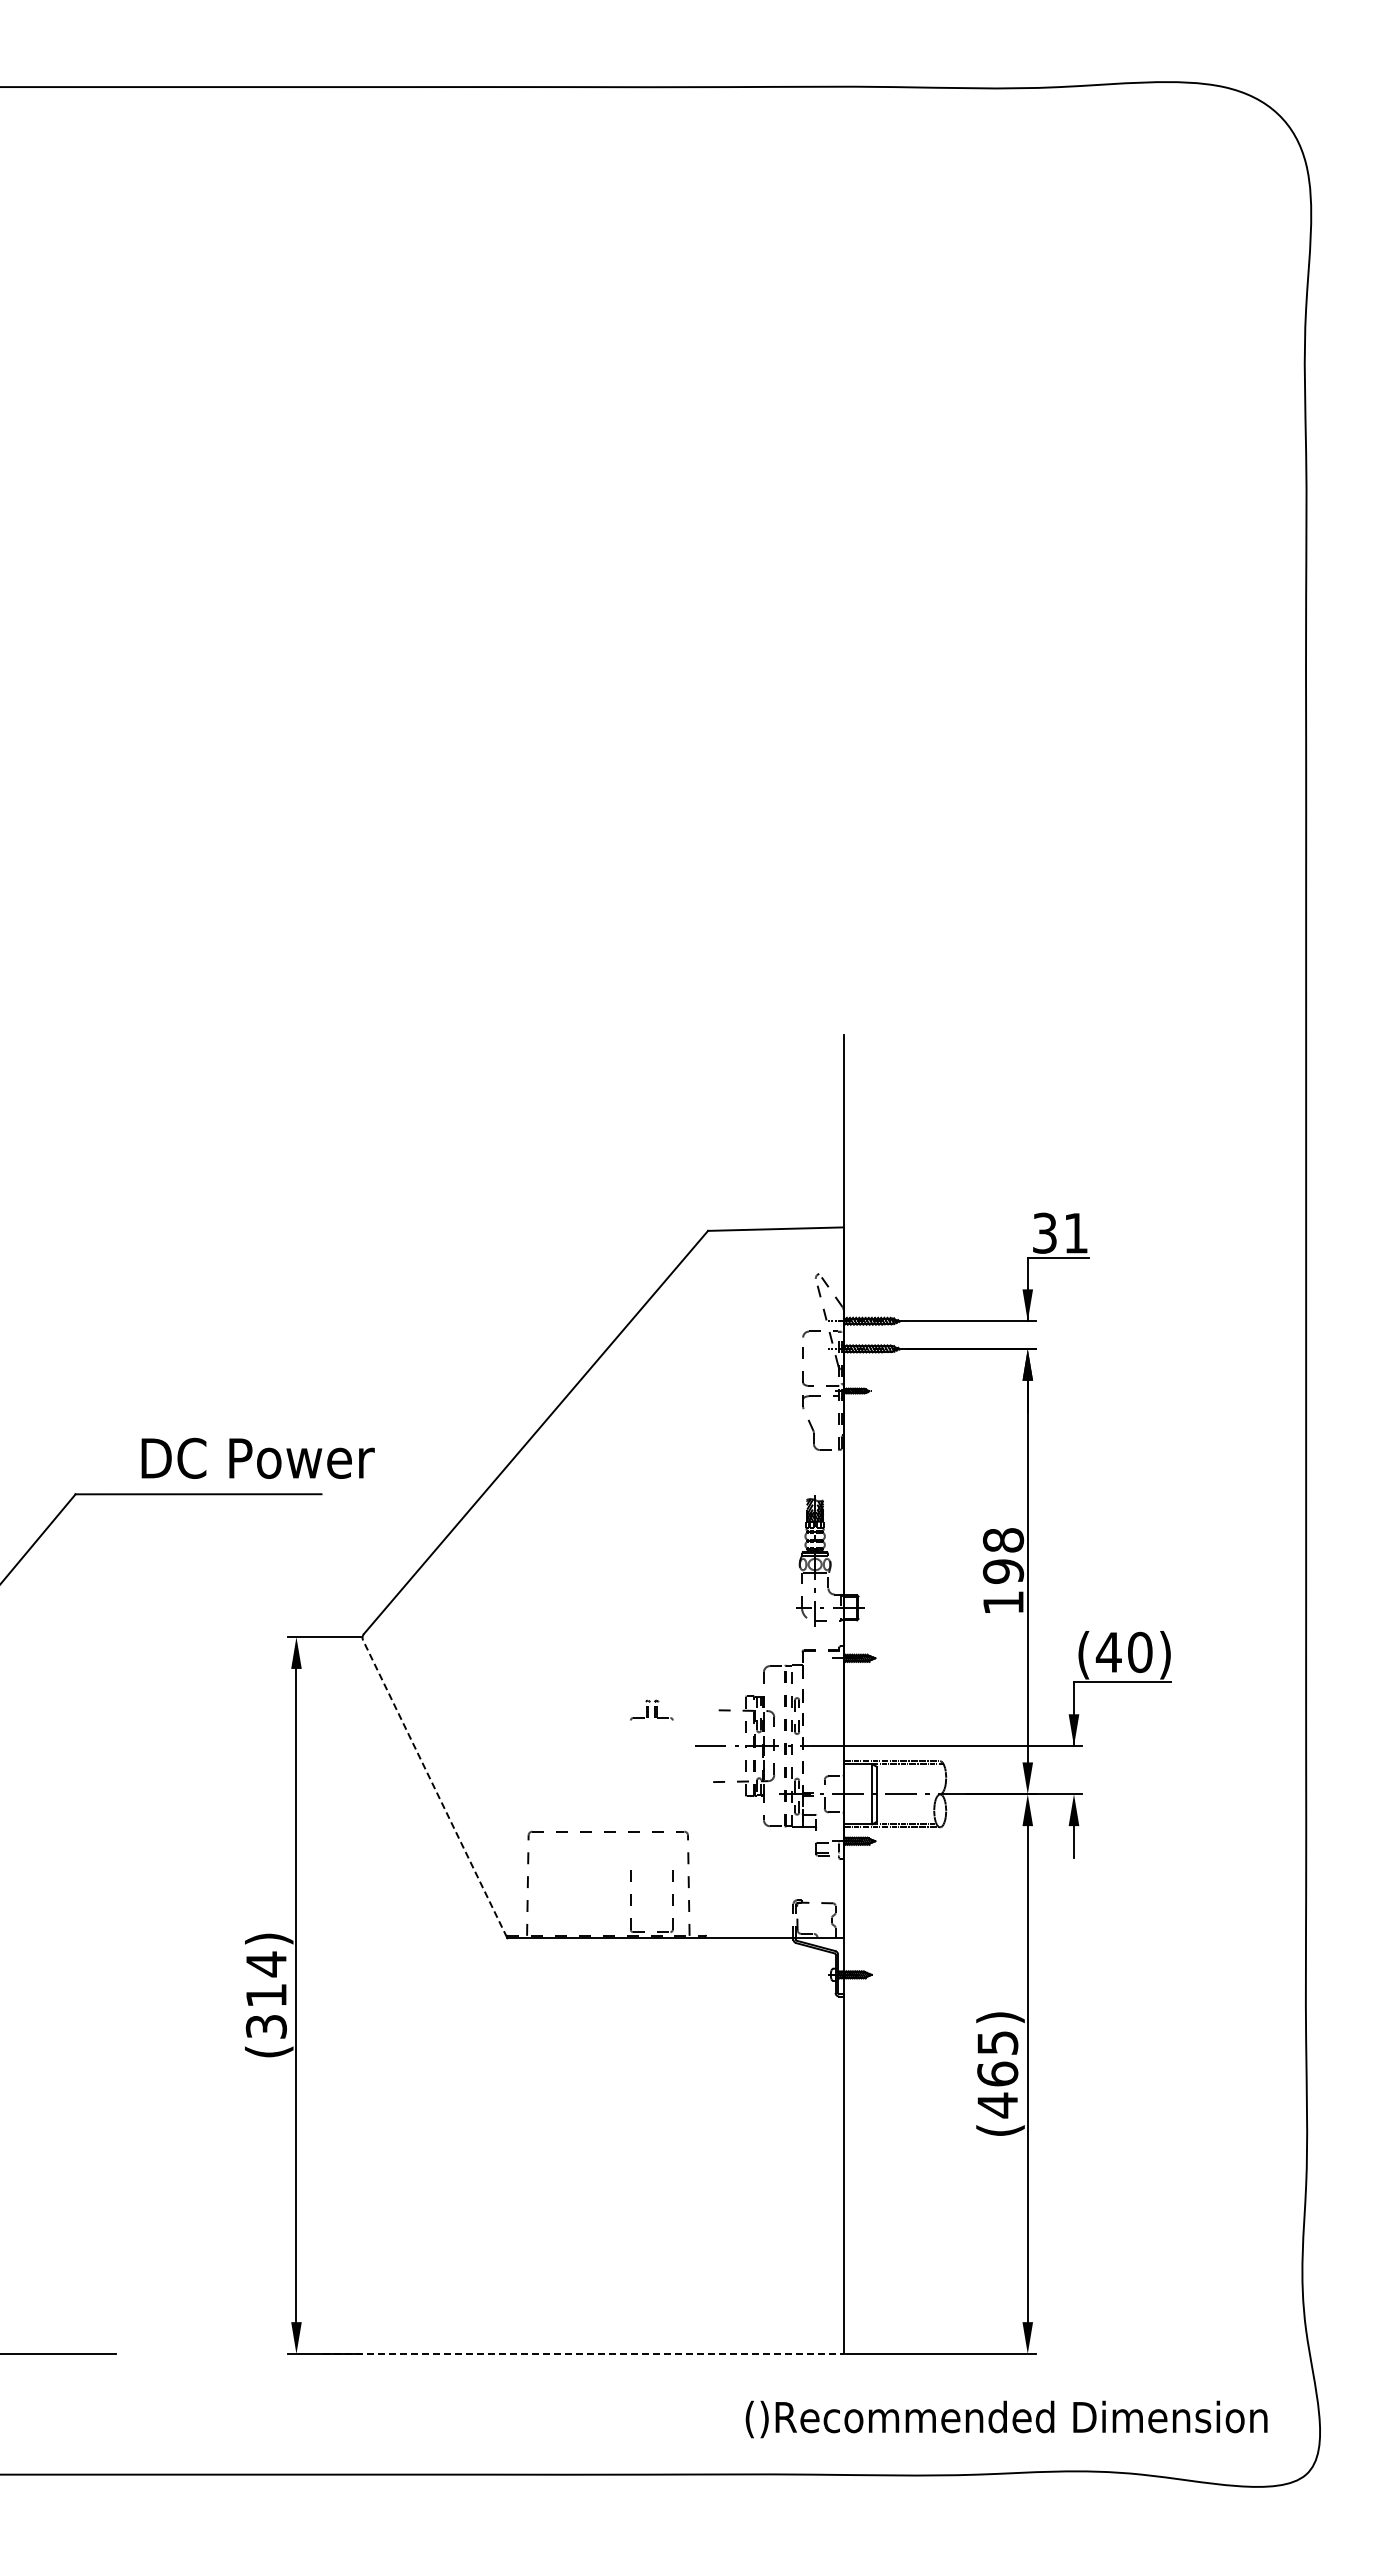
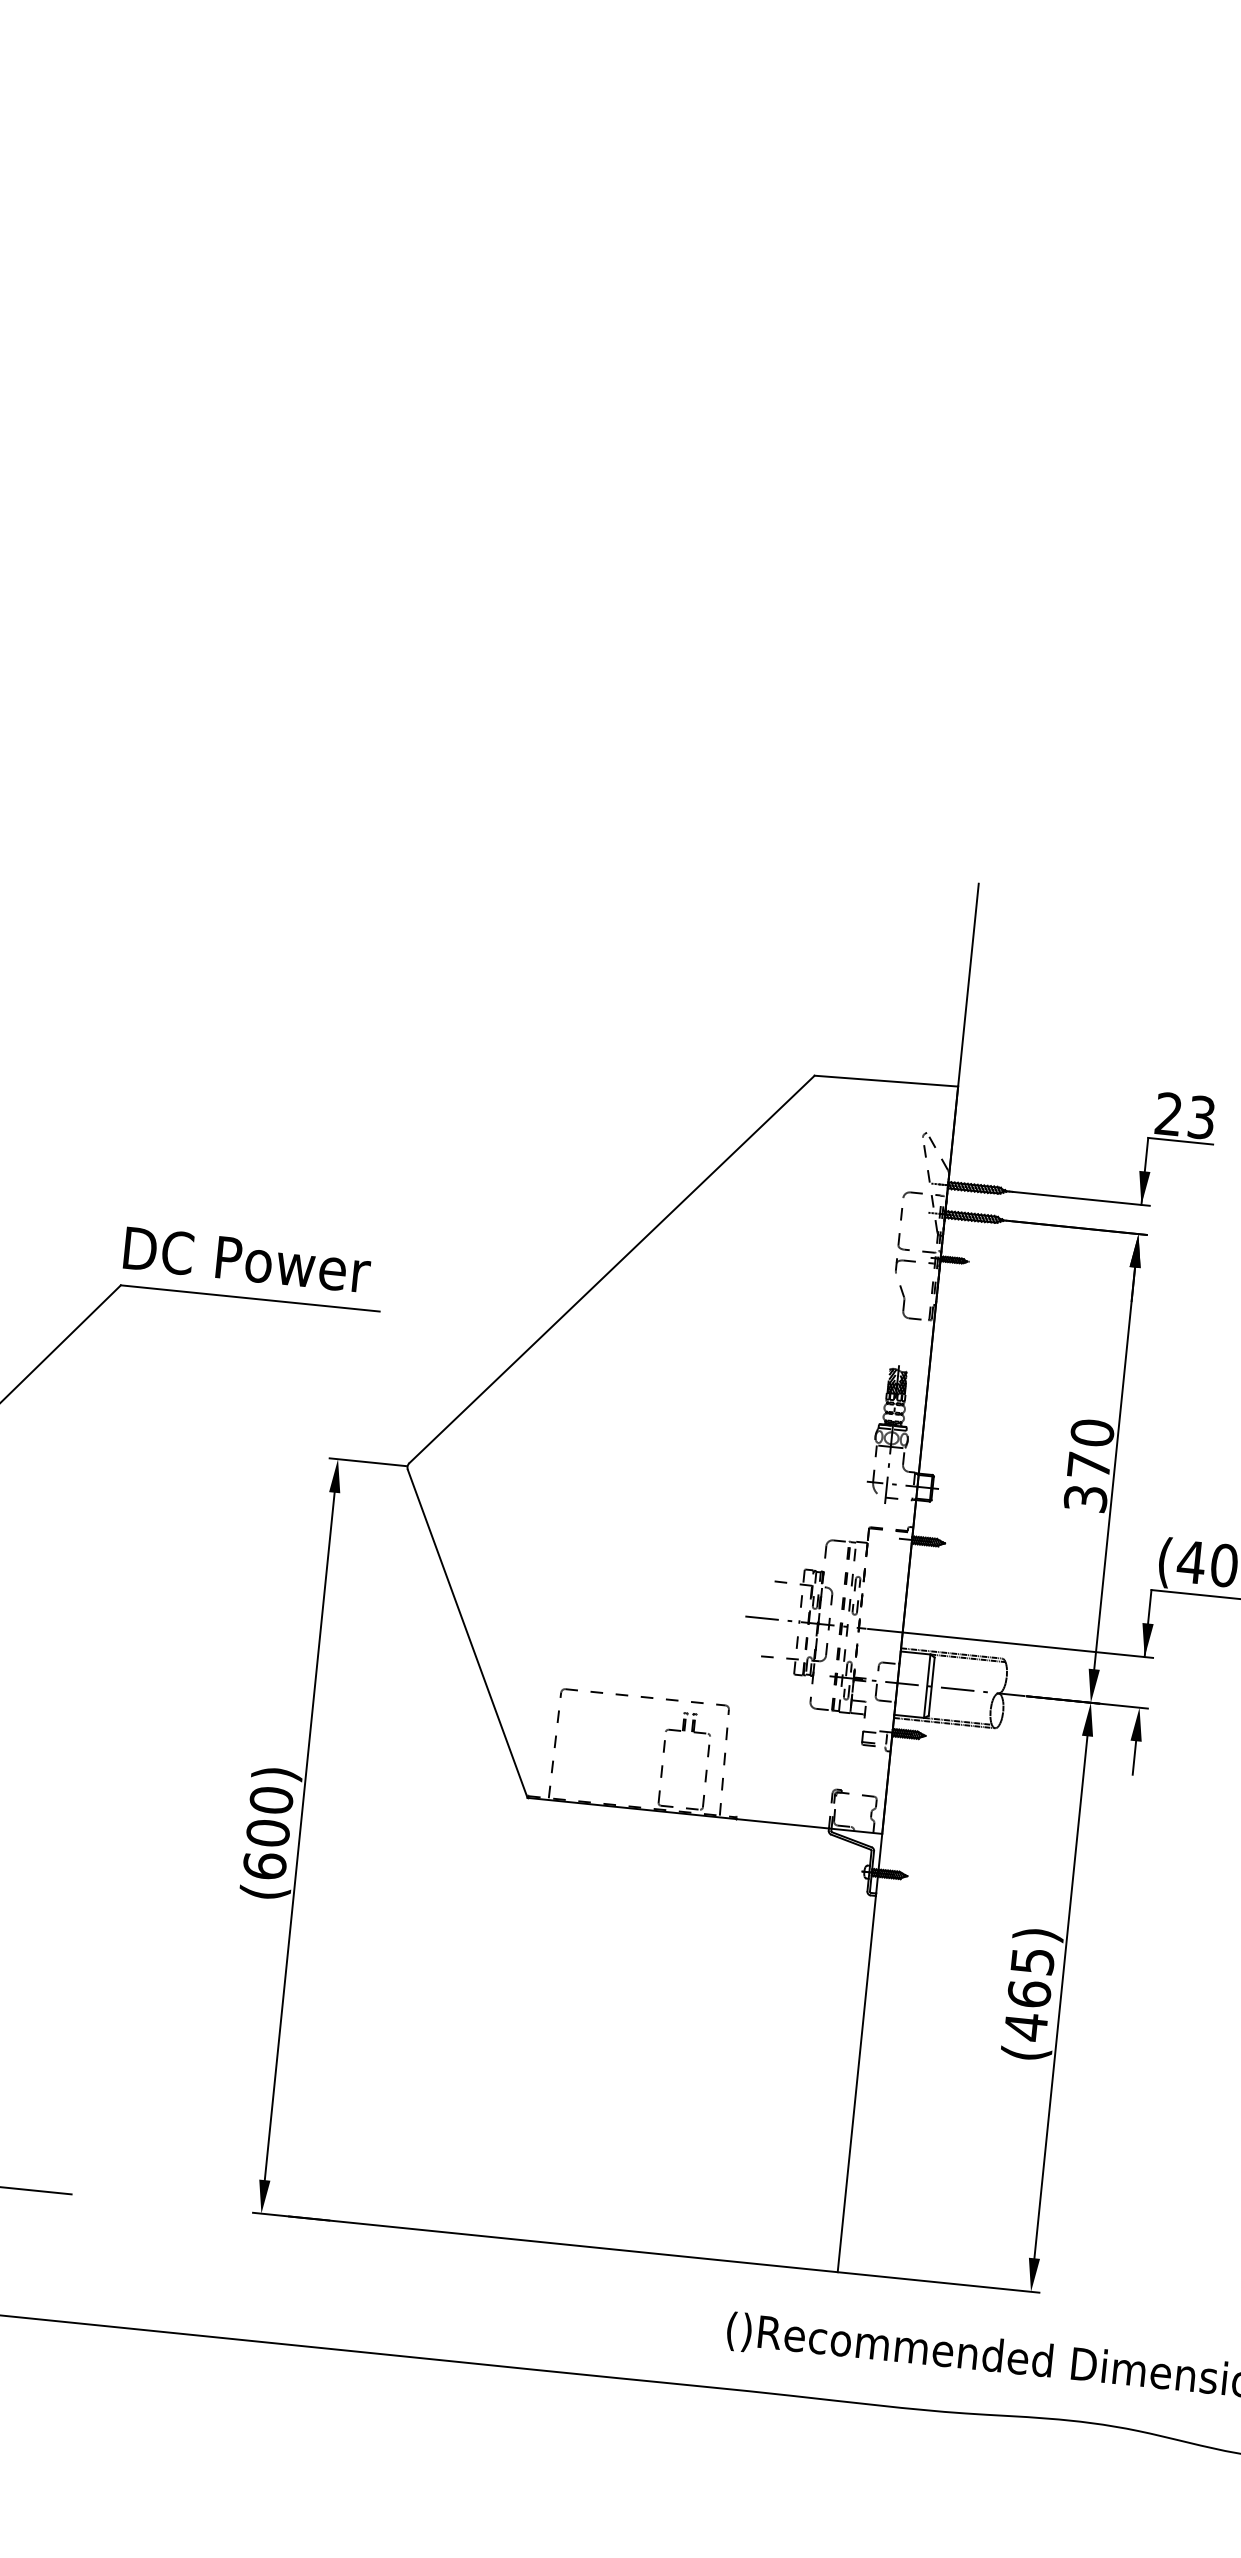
text: (1060, 1232) -> (1185, 1115), 31 -> 23
text: (257, 1457) -> (246, 1258), moved
text: (1003, 1571) -> (1089, 1465), 198 -> 370
part: (651, 1709) -> (688, 1722), moved
line: (434, 1788) -> (467, 1633), dashed -> solid
text: (266, 1994) -> (268, 1832), (314) -> (600)
line: (583, 2354) -> (563, 2244), dashed -> solid

